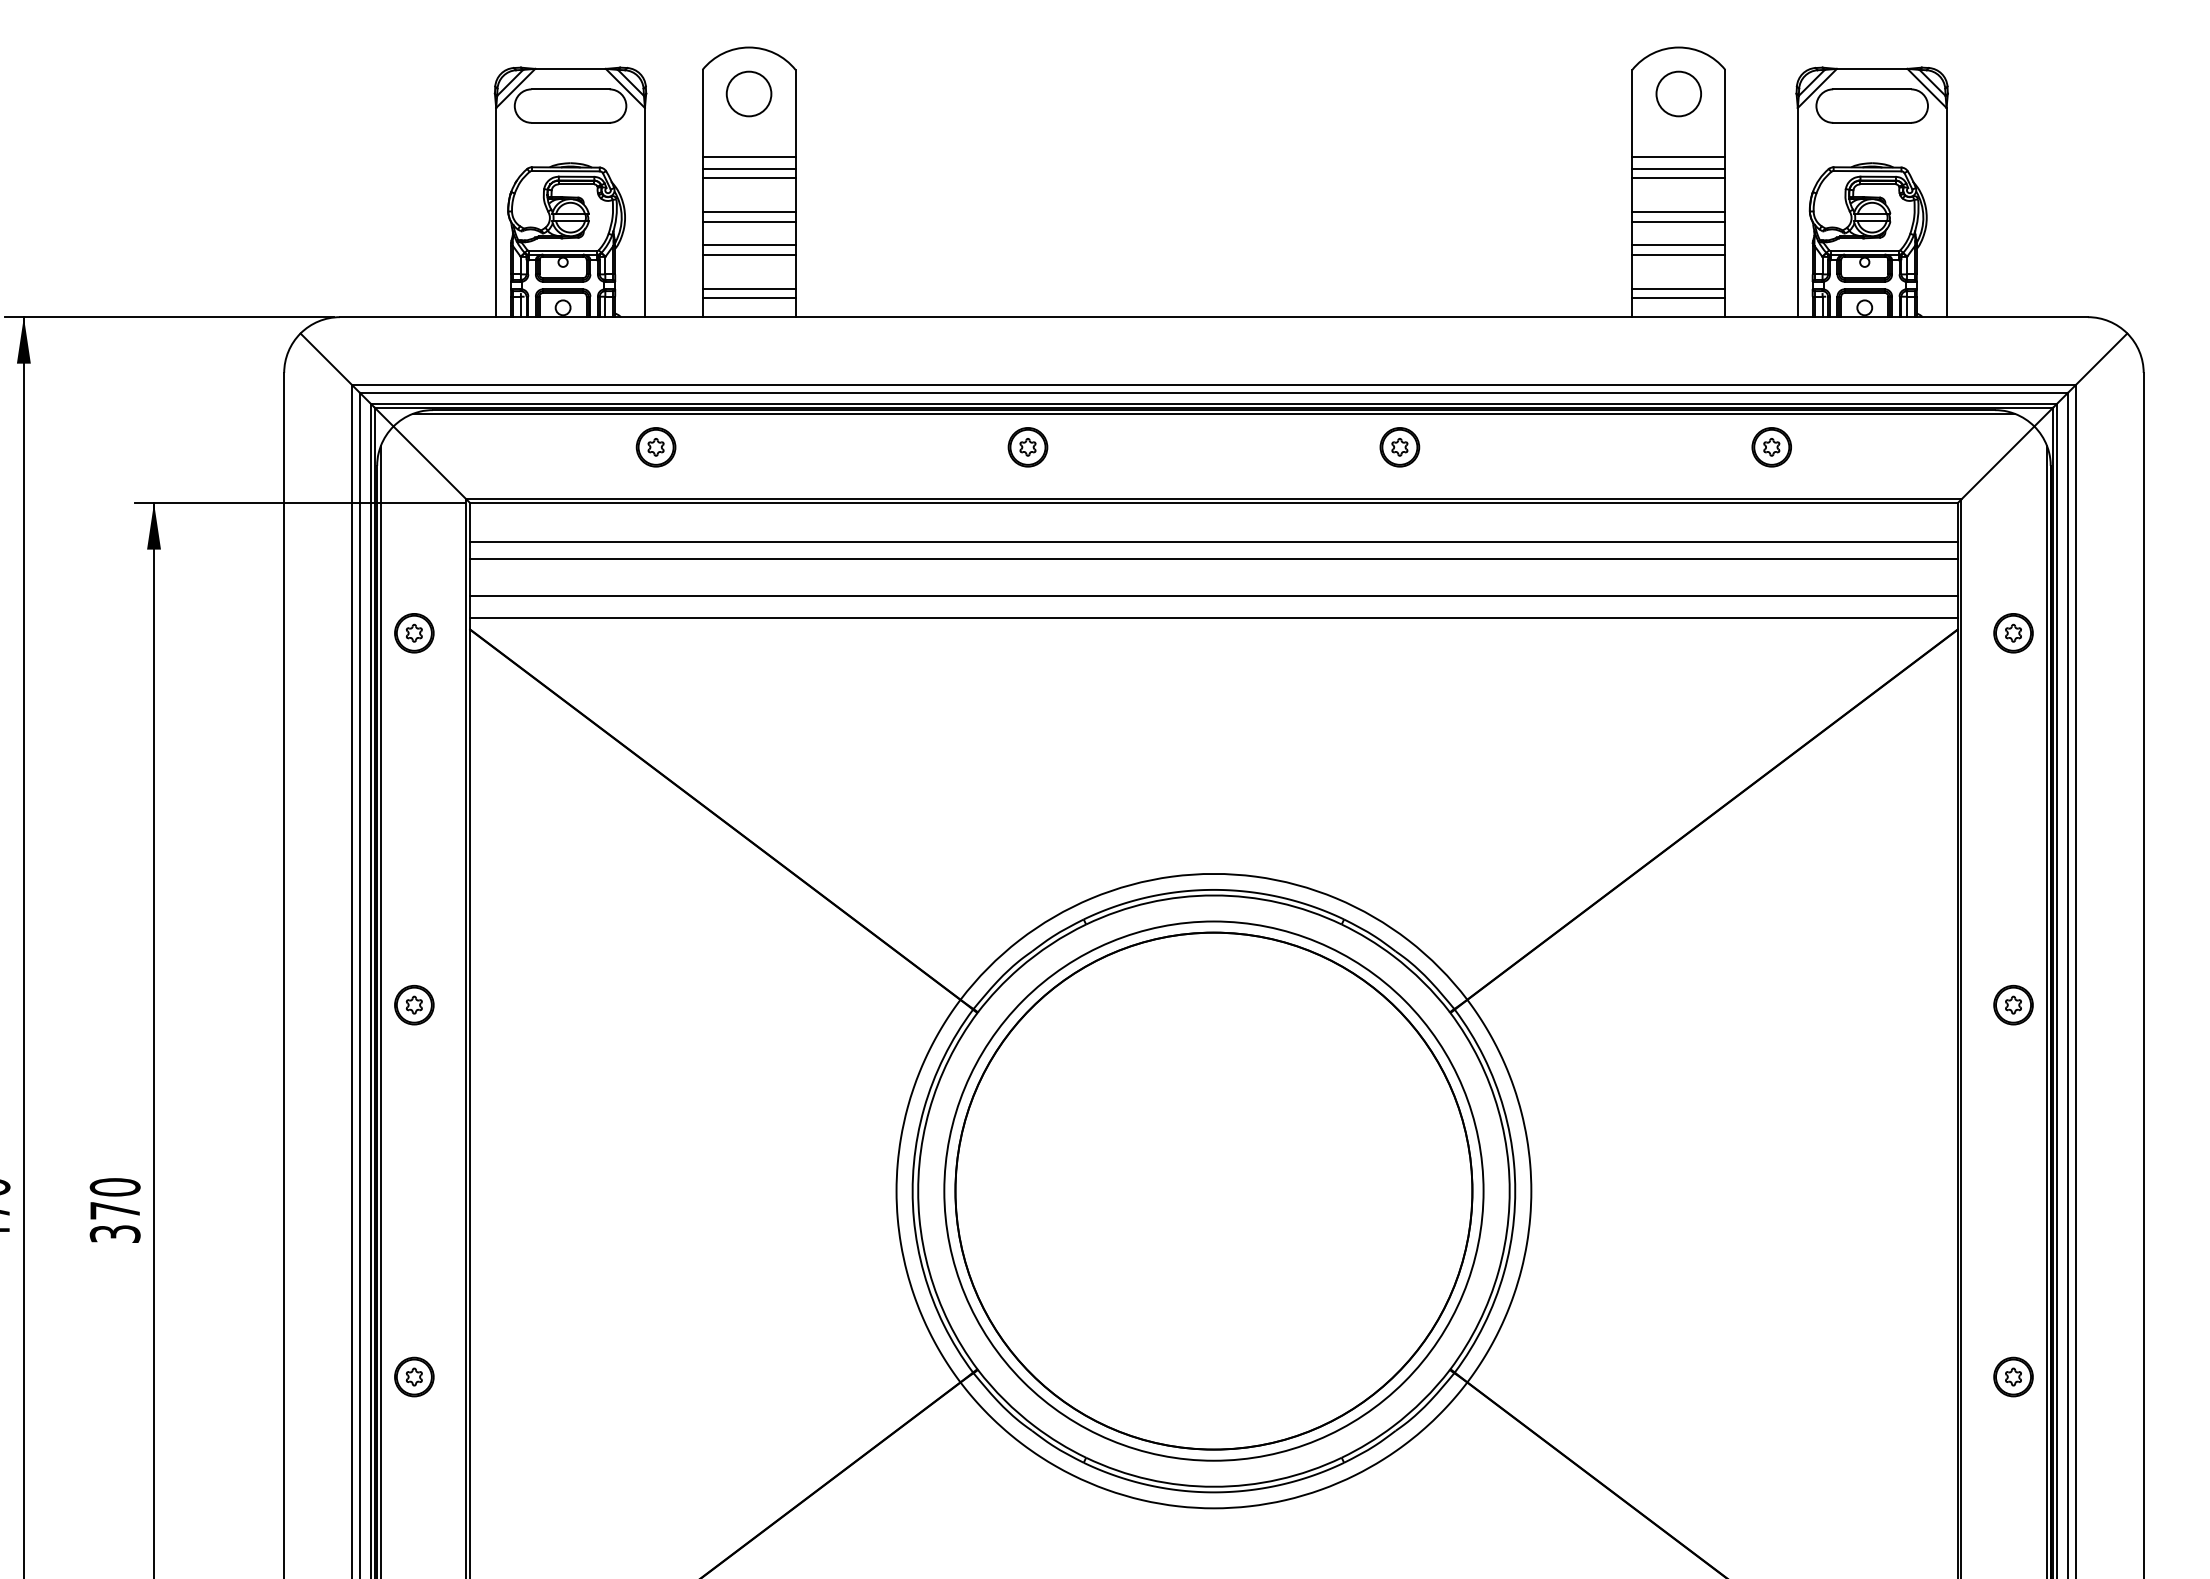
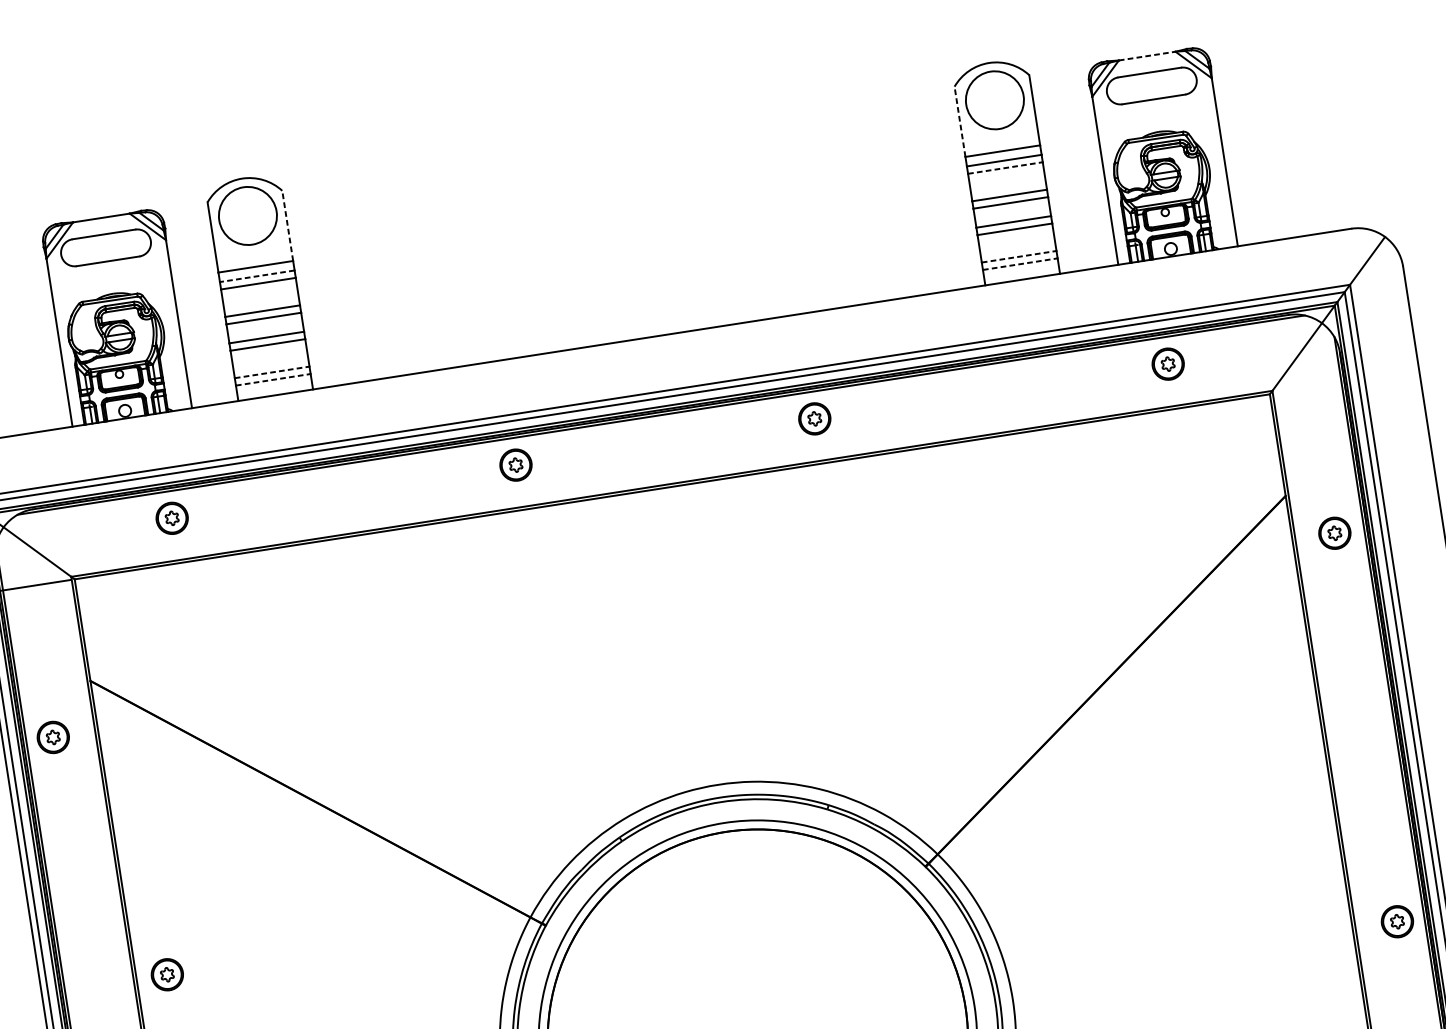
line: (1872, 68) -> (1147, 55), solid -> dashed
circle: (748, 93) -> (247, 215), size x1.6
circle: (1678, 93) -> (994, 99), size x1.6
line: (795, 113) -> (287, 225), solid -> dashed
line: (1632, 113) -> (960, 121), solid -> dashed
line: (748, 169) -> (256, 276), solid -> dashed
line: (1679, 178) -> (1005, 168), solid -> dashed
line: (749, 288) -> (272, 372), solid -> dashed
line: (1679, 288) -> (1019, 256), solid -> dashed
line: (749, 297) -> (273, 379), solid -> dashed
line: (1679, 297) -> (1020, 263), solid -> dashed
part: (655, 447) -> (171, 518), moved
part: (1771, 447) -> (1168, 364), moved
line: (1213, 542) -> (676, 518), removed
line: (1213, 558) -> (678, 531), removed
line: (1213, 596) -> (683, 561), removed
line: (1213, 618) -> (686, 579), removed
part: (414, 633) -> (53, 737), moved
part: (2013, 633) -> (1334, 533), moved
part: (414, 1005) -> (167, 974), moved
part: (2013, 1005) -> (1397, 921), moved

